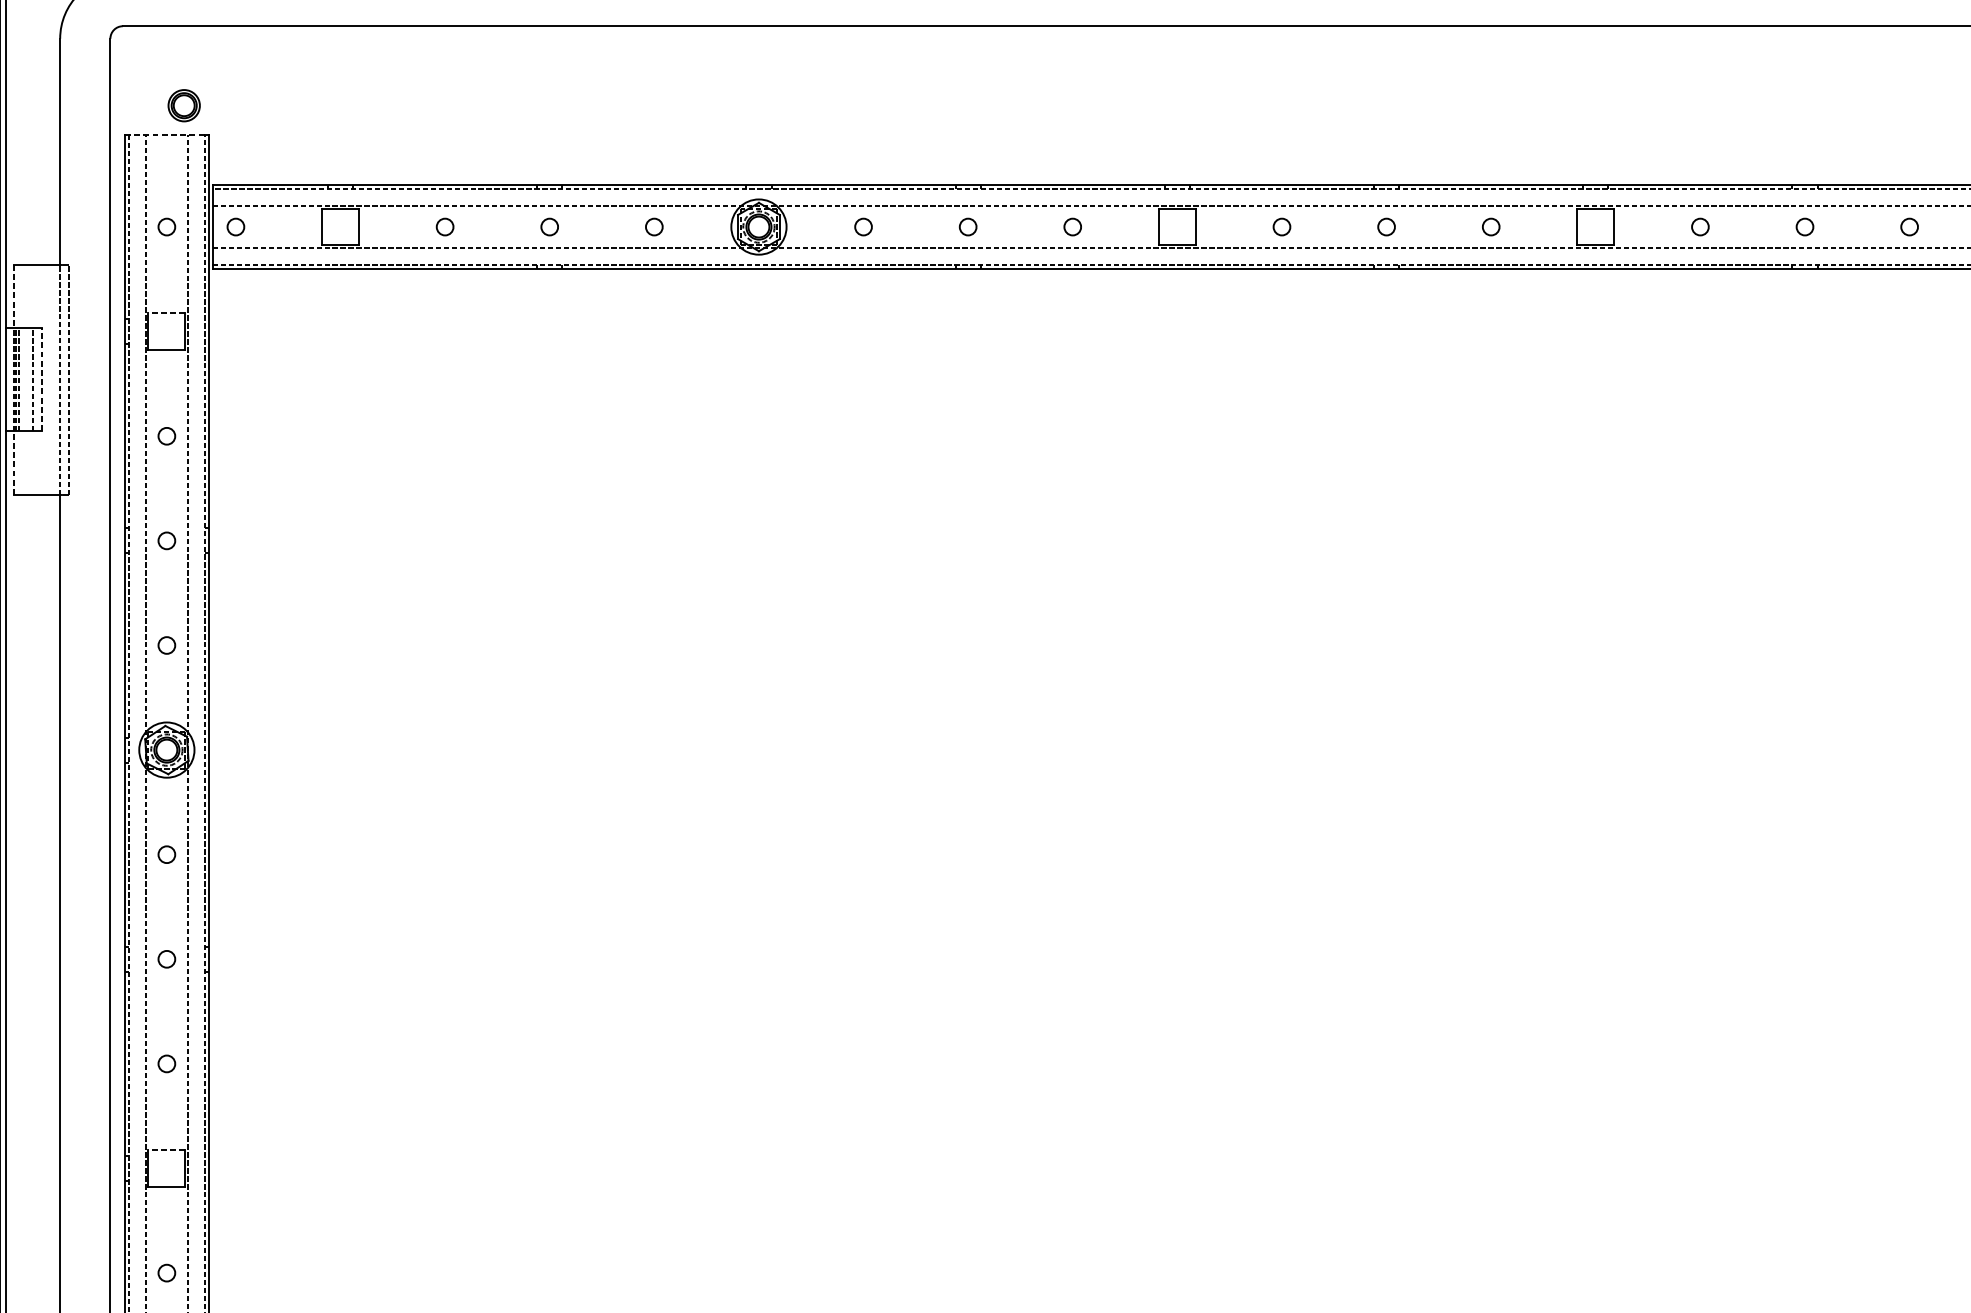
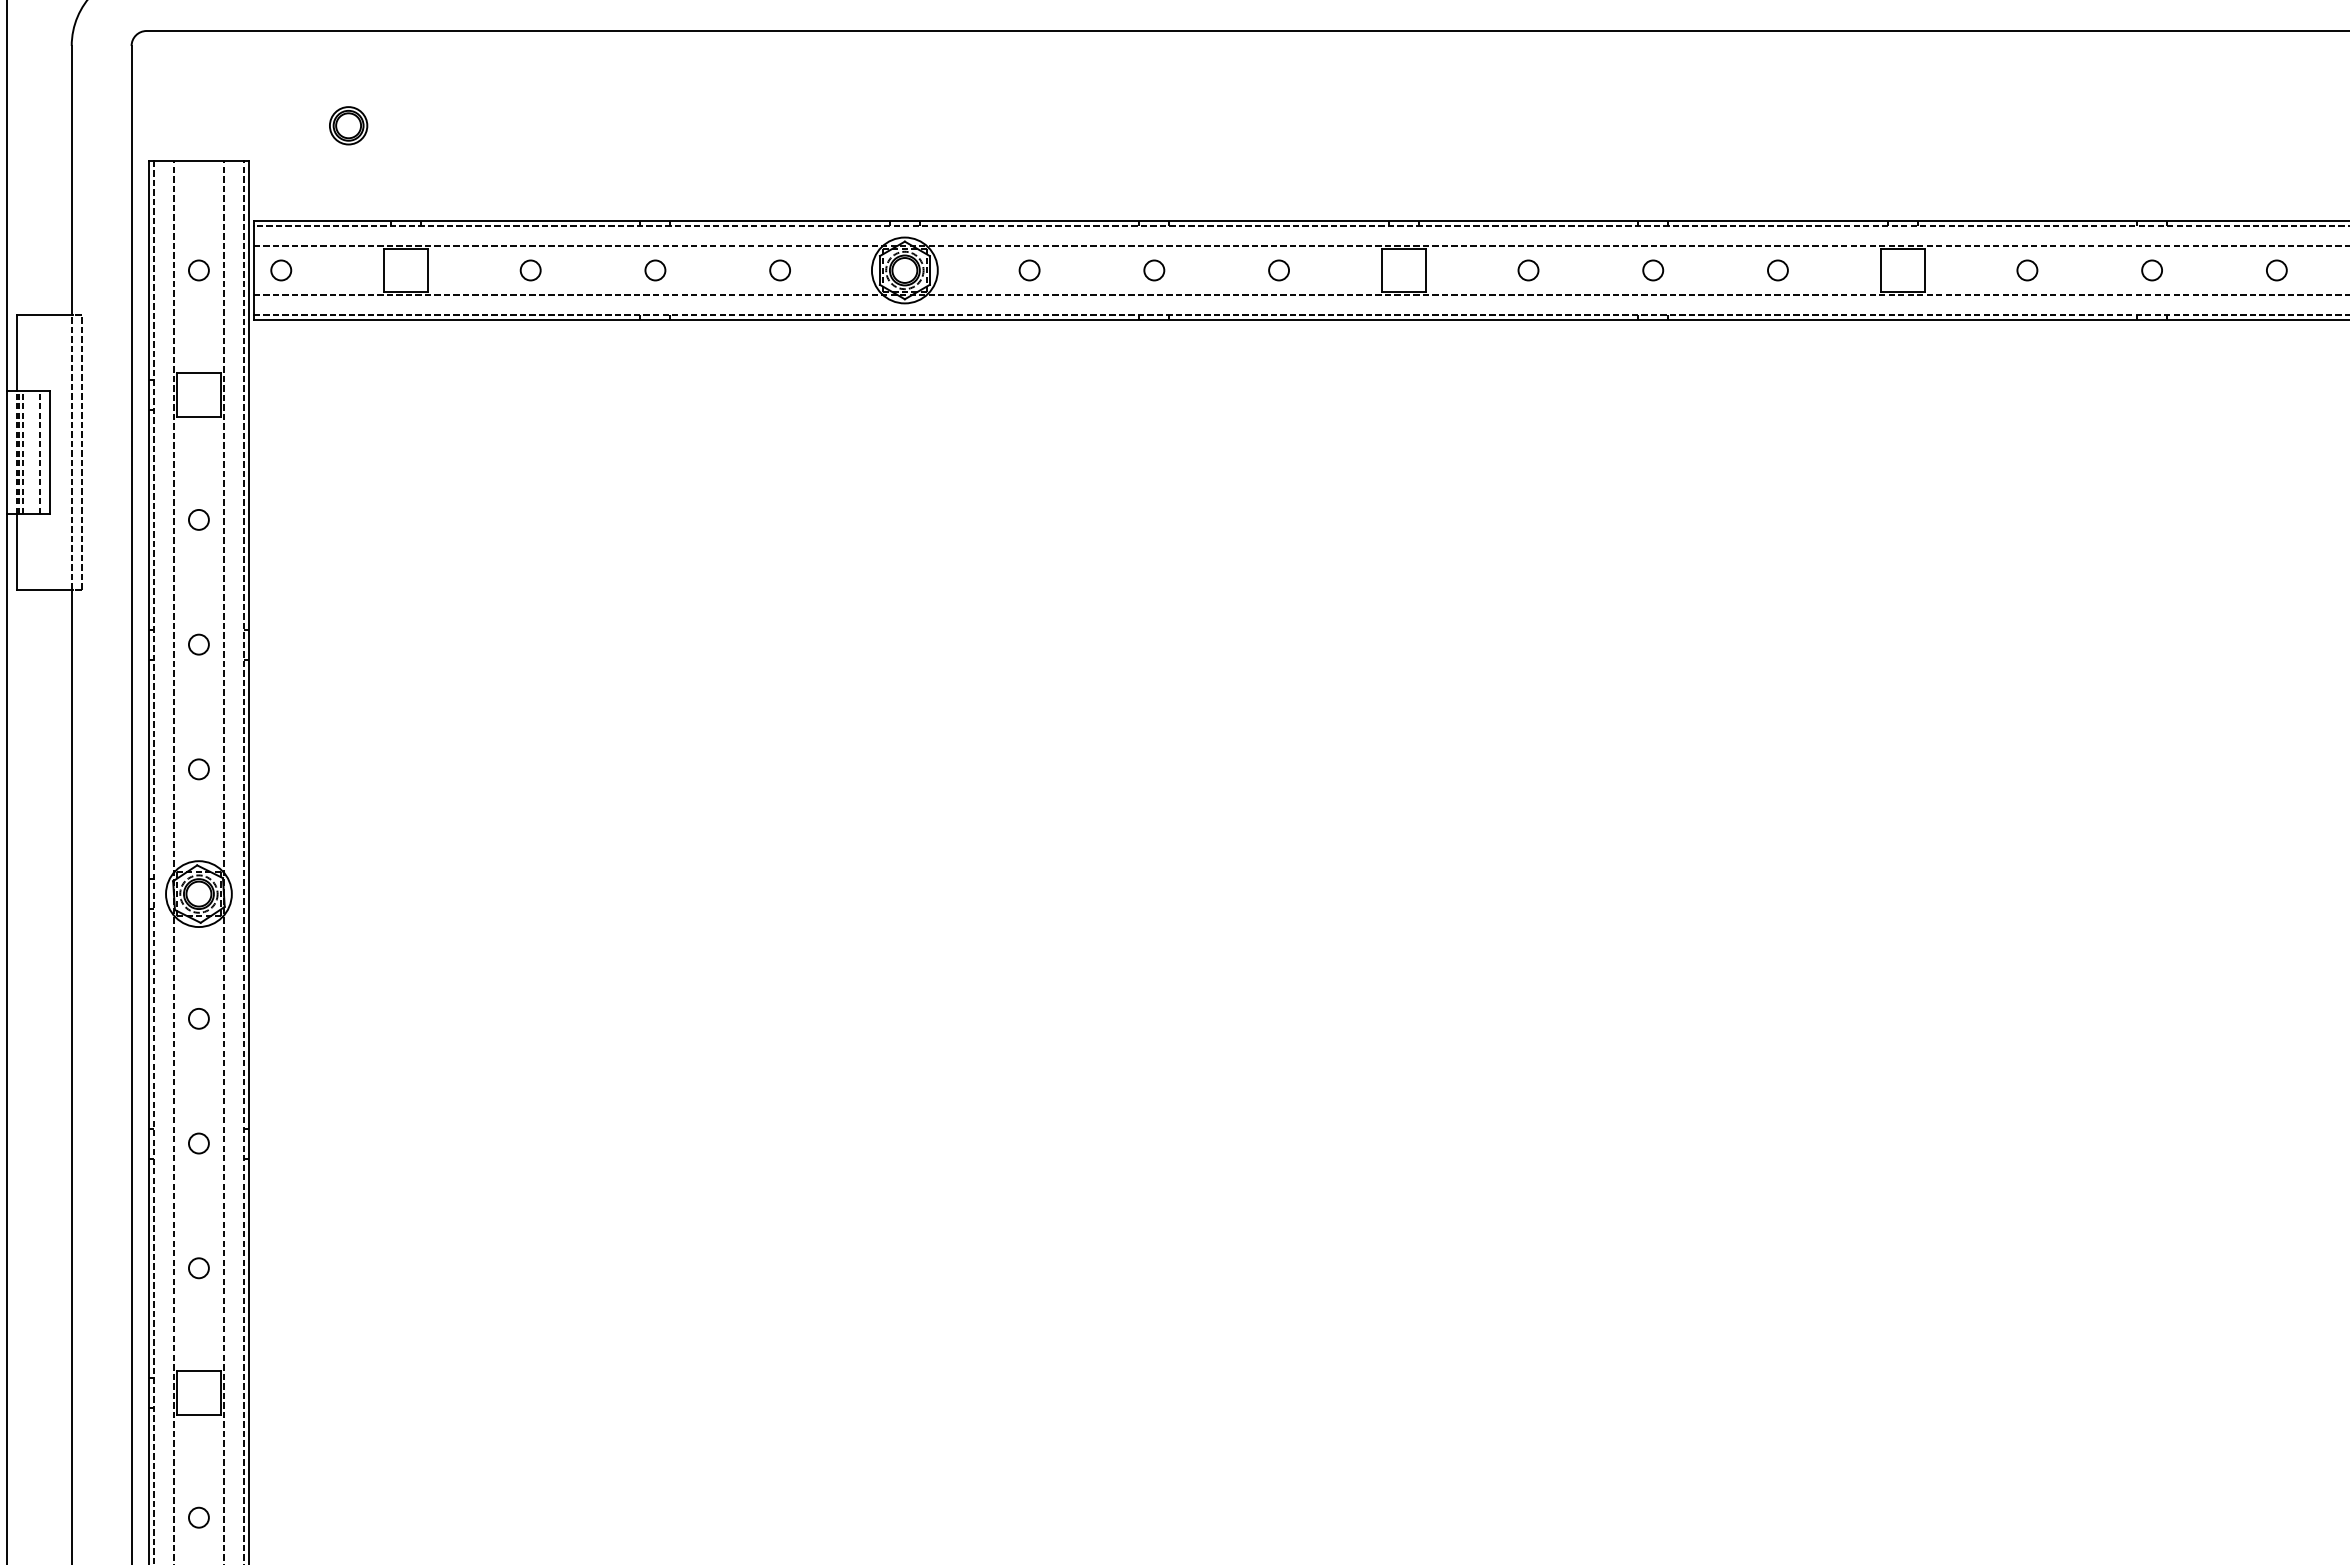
part: (184, 105) -> (348, 125), moved
line: (166, 134) -> (198, 160), dashed -> solid
line: (13, 296) -> (16, 353), dashed -> solid
line: (166, 313) -> (198, 373), dashed -> solid
line: (41, 379) -> (49, 452), dashed -> solid
line: (13, 462) -> (16, 551), dashed -> solid
line: (166, 1150) -> (198, 1371), dashed -> solid

